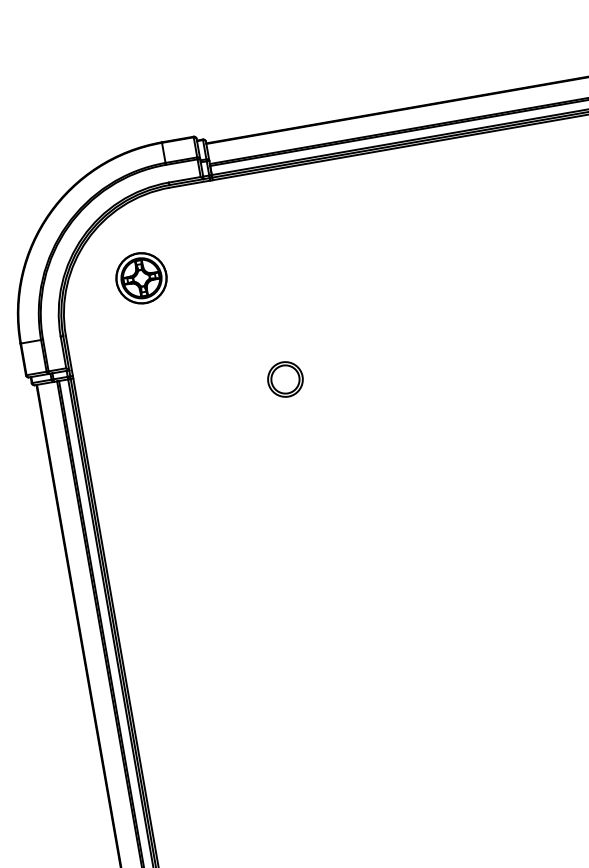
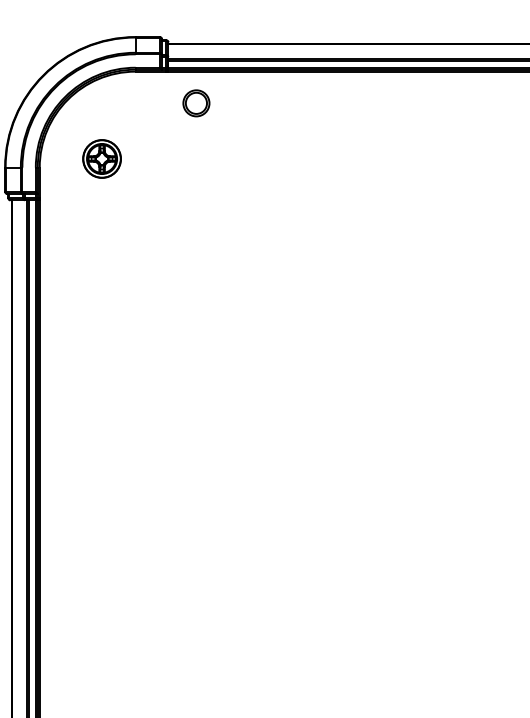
part: (140, 277) -> (101, 158), moved
part: (285, 379) -> (196, 103), moved

